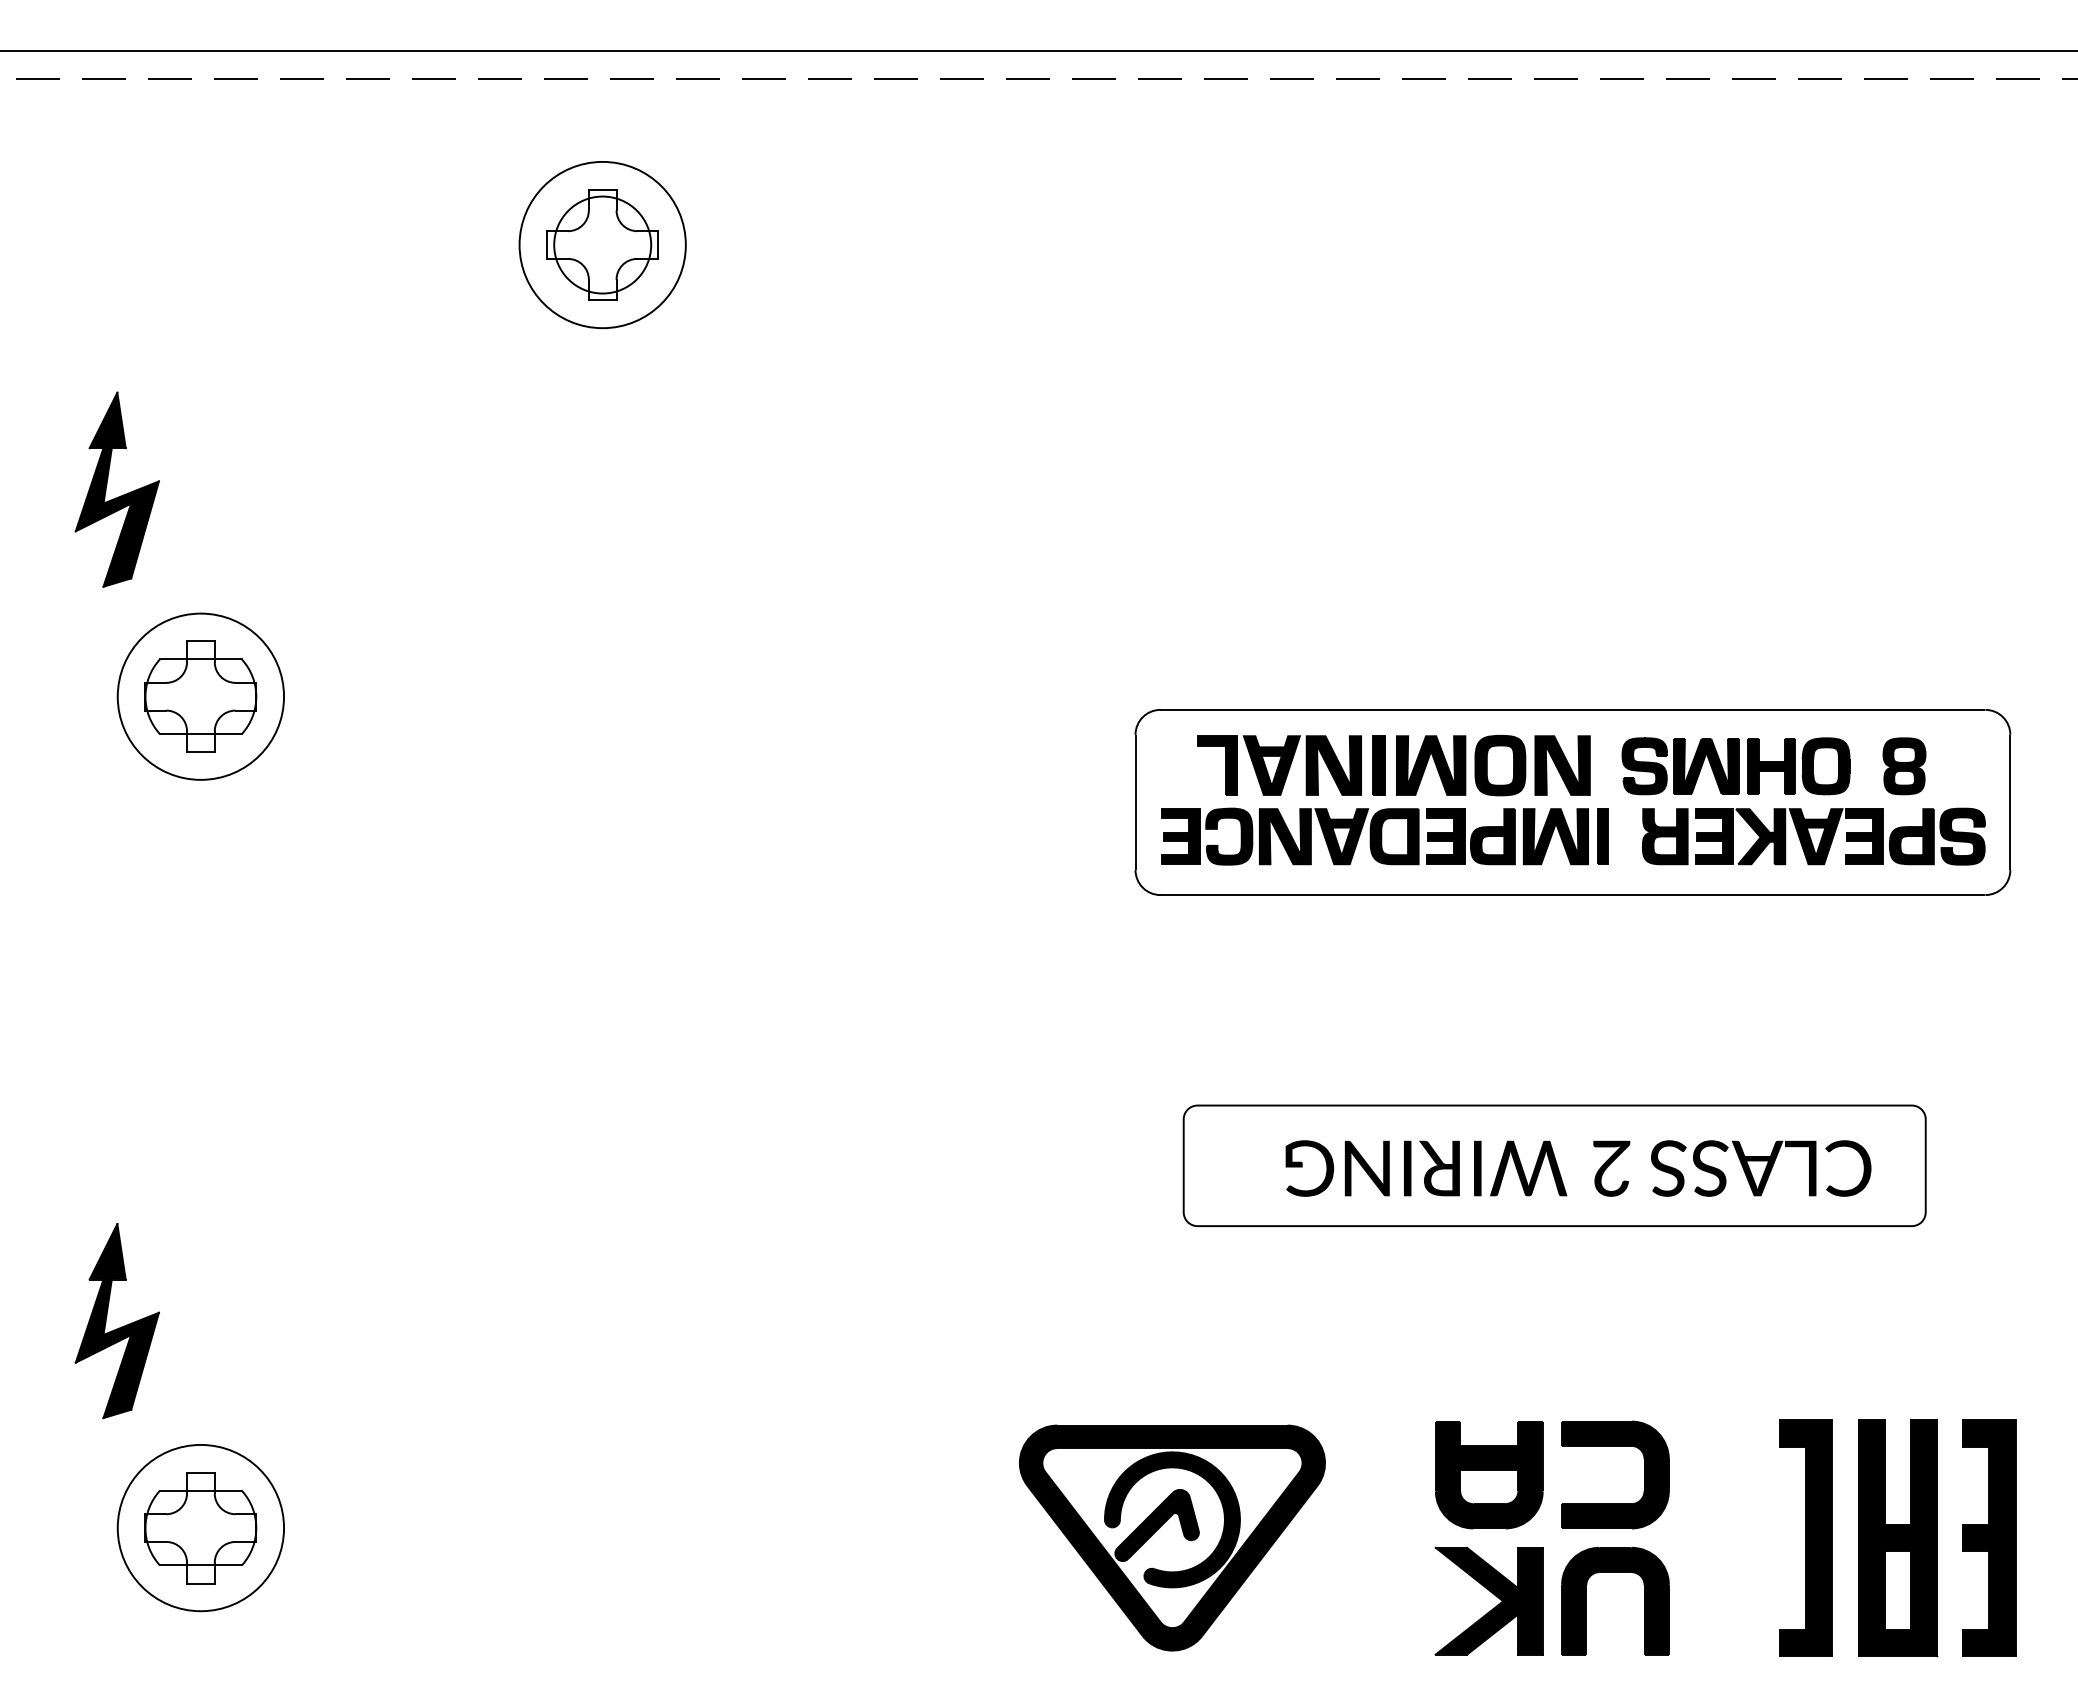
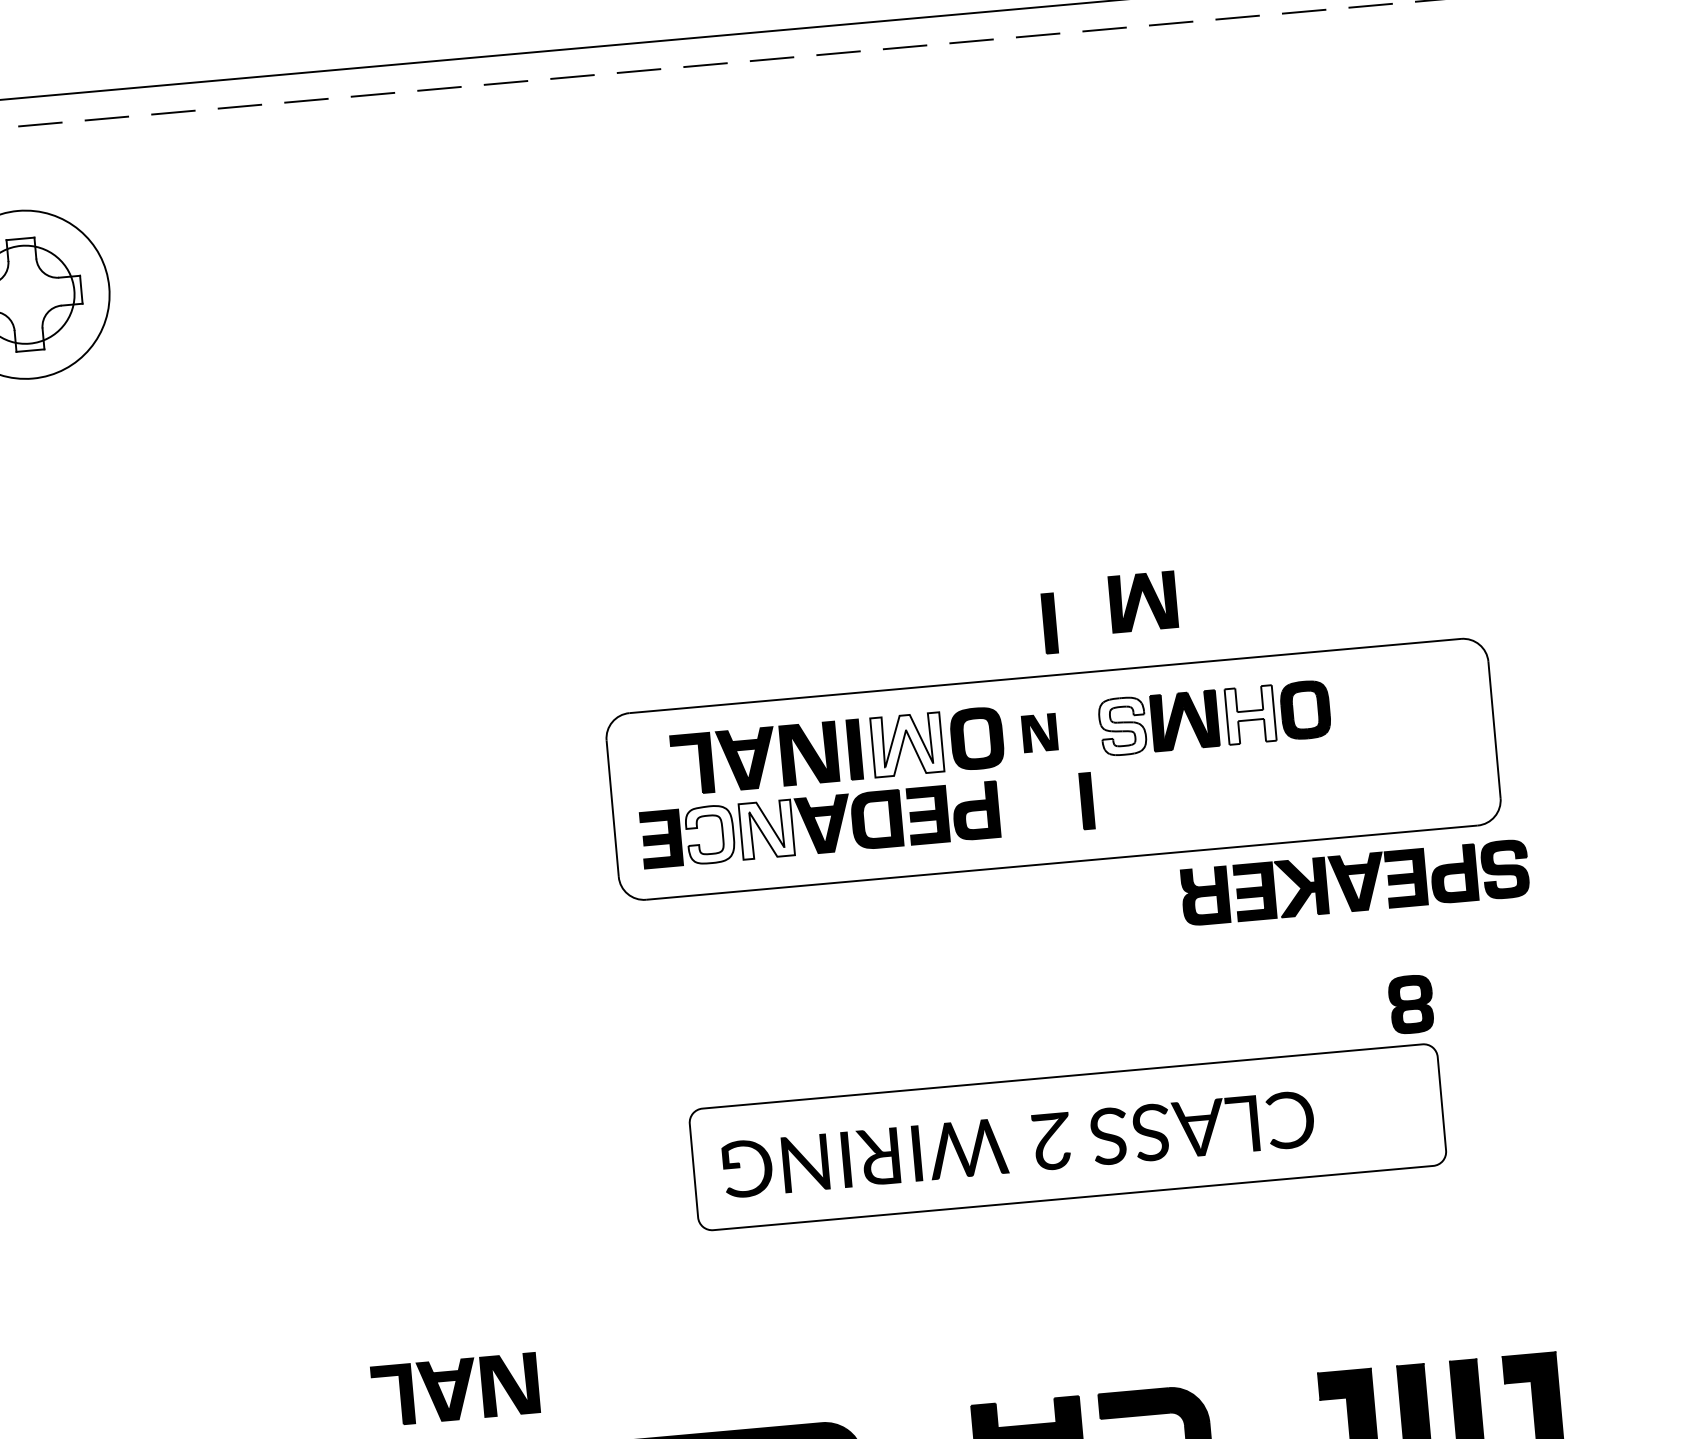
part: (1581, 658) -> (1049, 623), added
fill: (1430, 765) -> (906, 744), removed
part: (1562, 765) -> (1039, 733), size x0.6
fill: (1771, 765) -> (1250, 714), removed
fill: (1644, 766) -> (1122, 726), removed
part: (1904, 766) -> (1411, 1004), moved
fill: (1229, 836) -> (710, 834), removed
fill: (1284, 836) -> (765, 829), removed
part: (1555, 836) -> (1142, 601), moved
part: (1813, 836) -> (1354, 882), moved
text: (1578, 1168) -> (1018, 1144), moved
part: (929, 1360) -> (455, 1389), added

